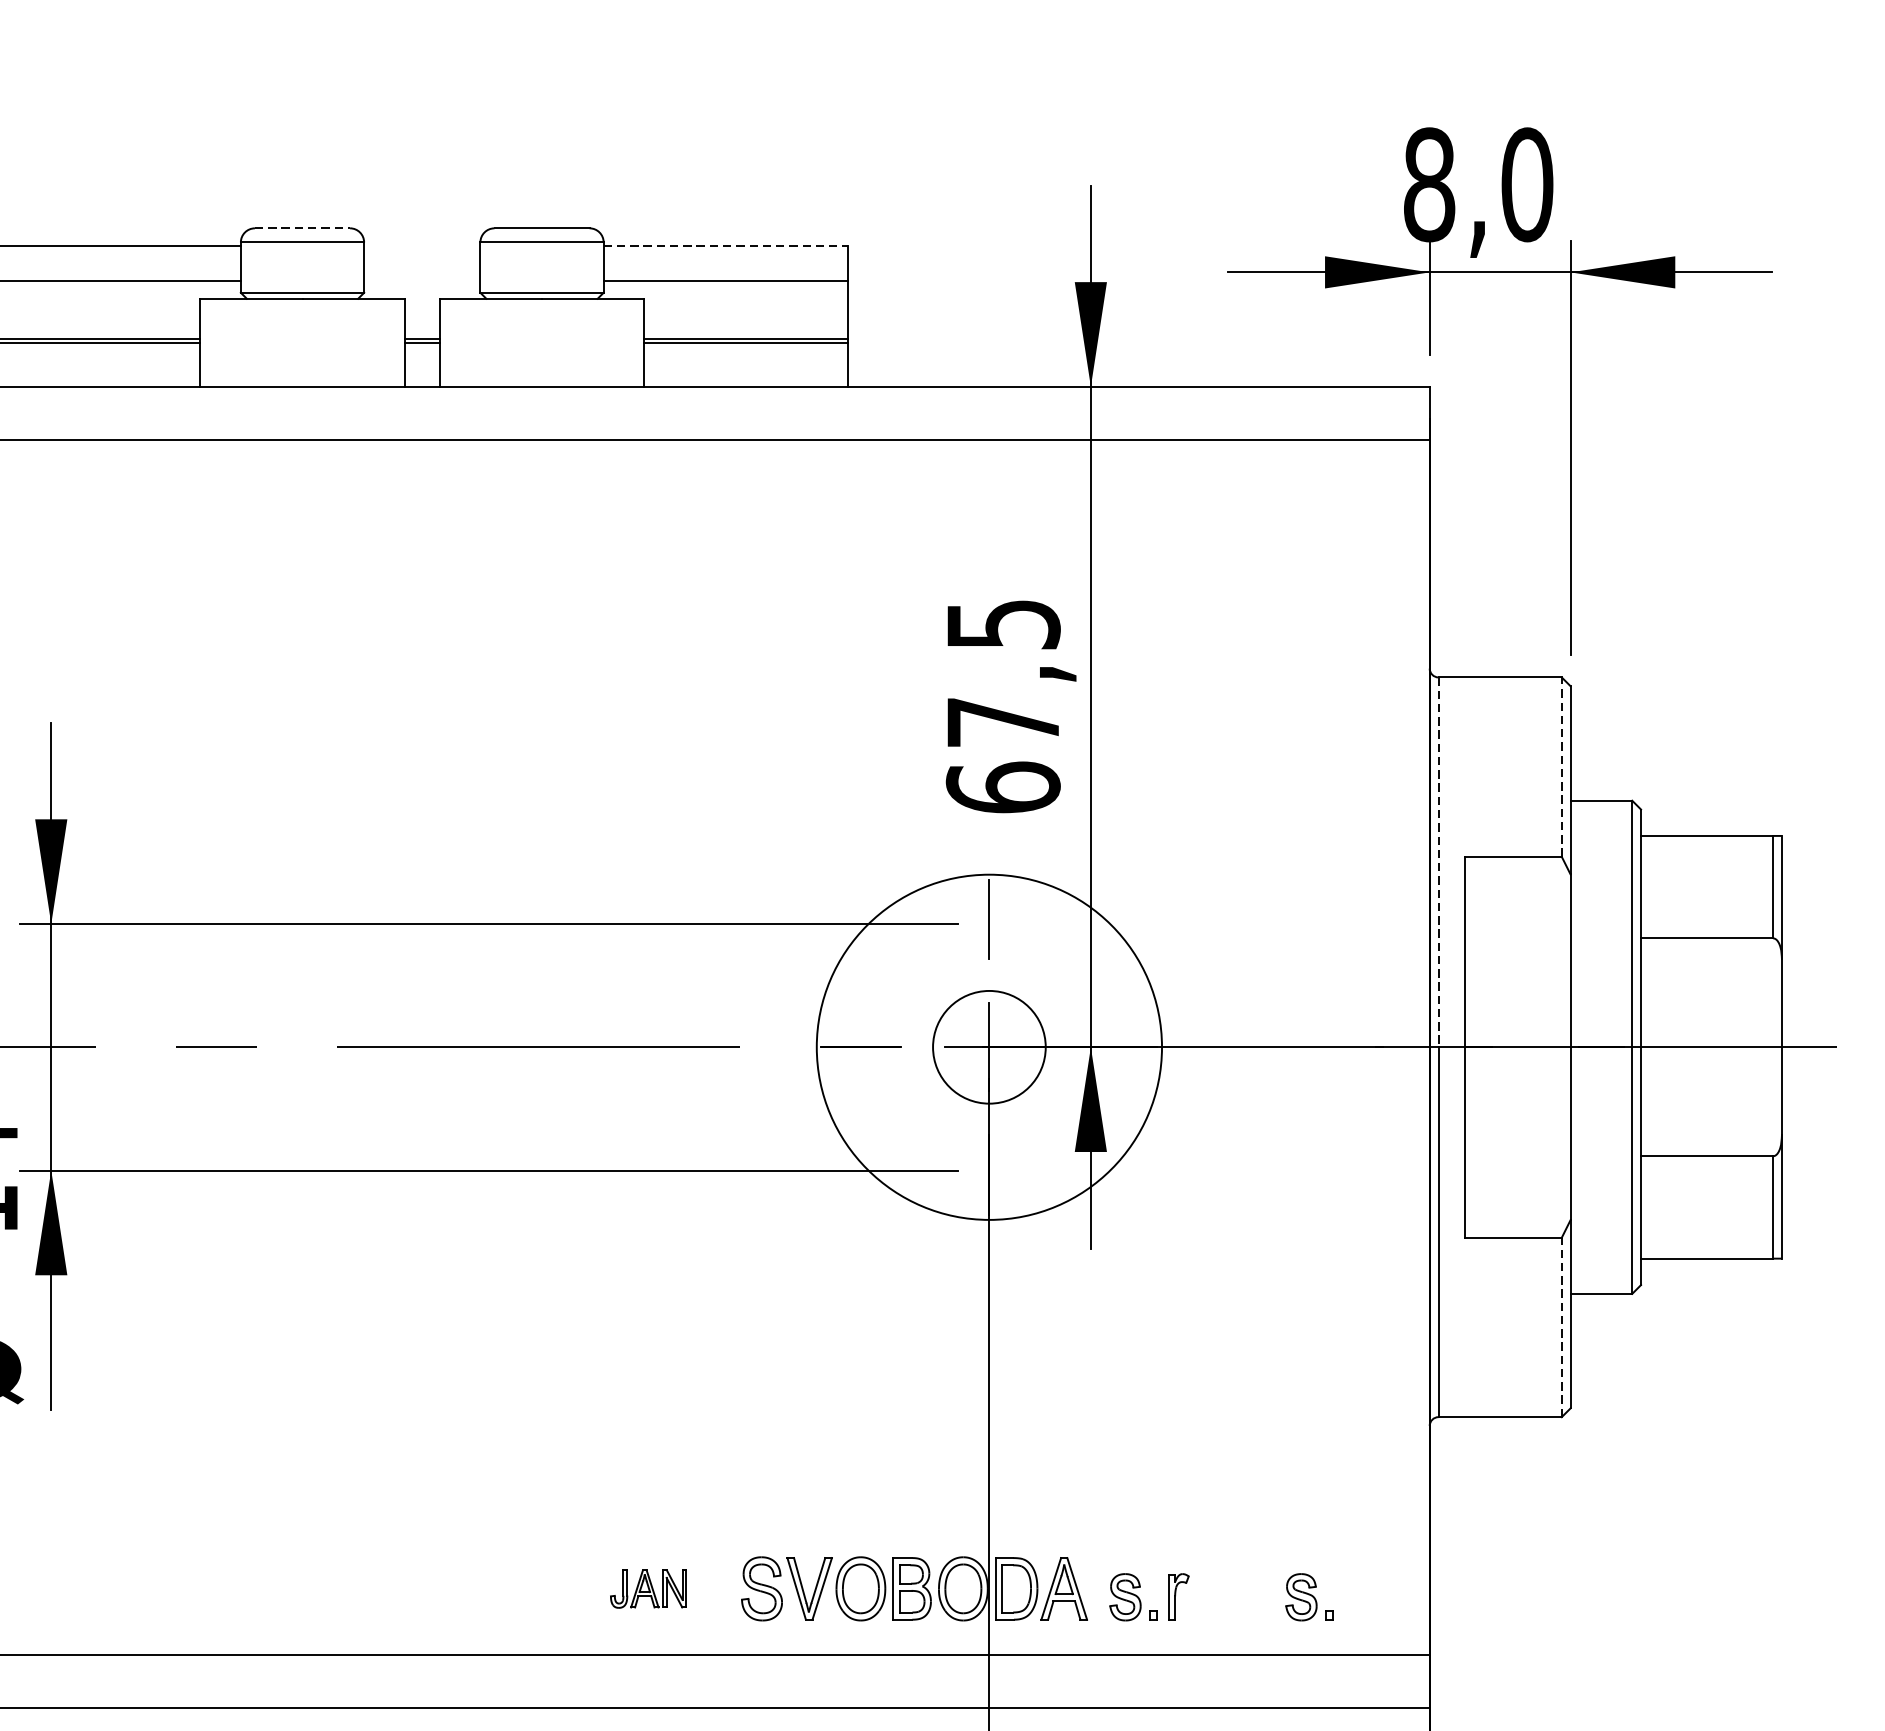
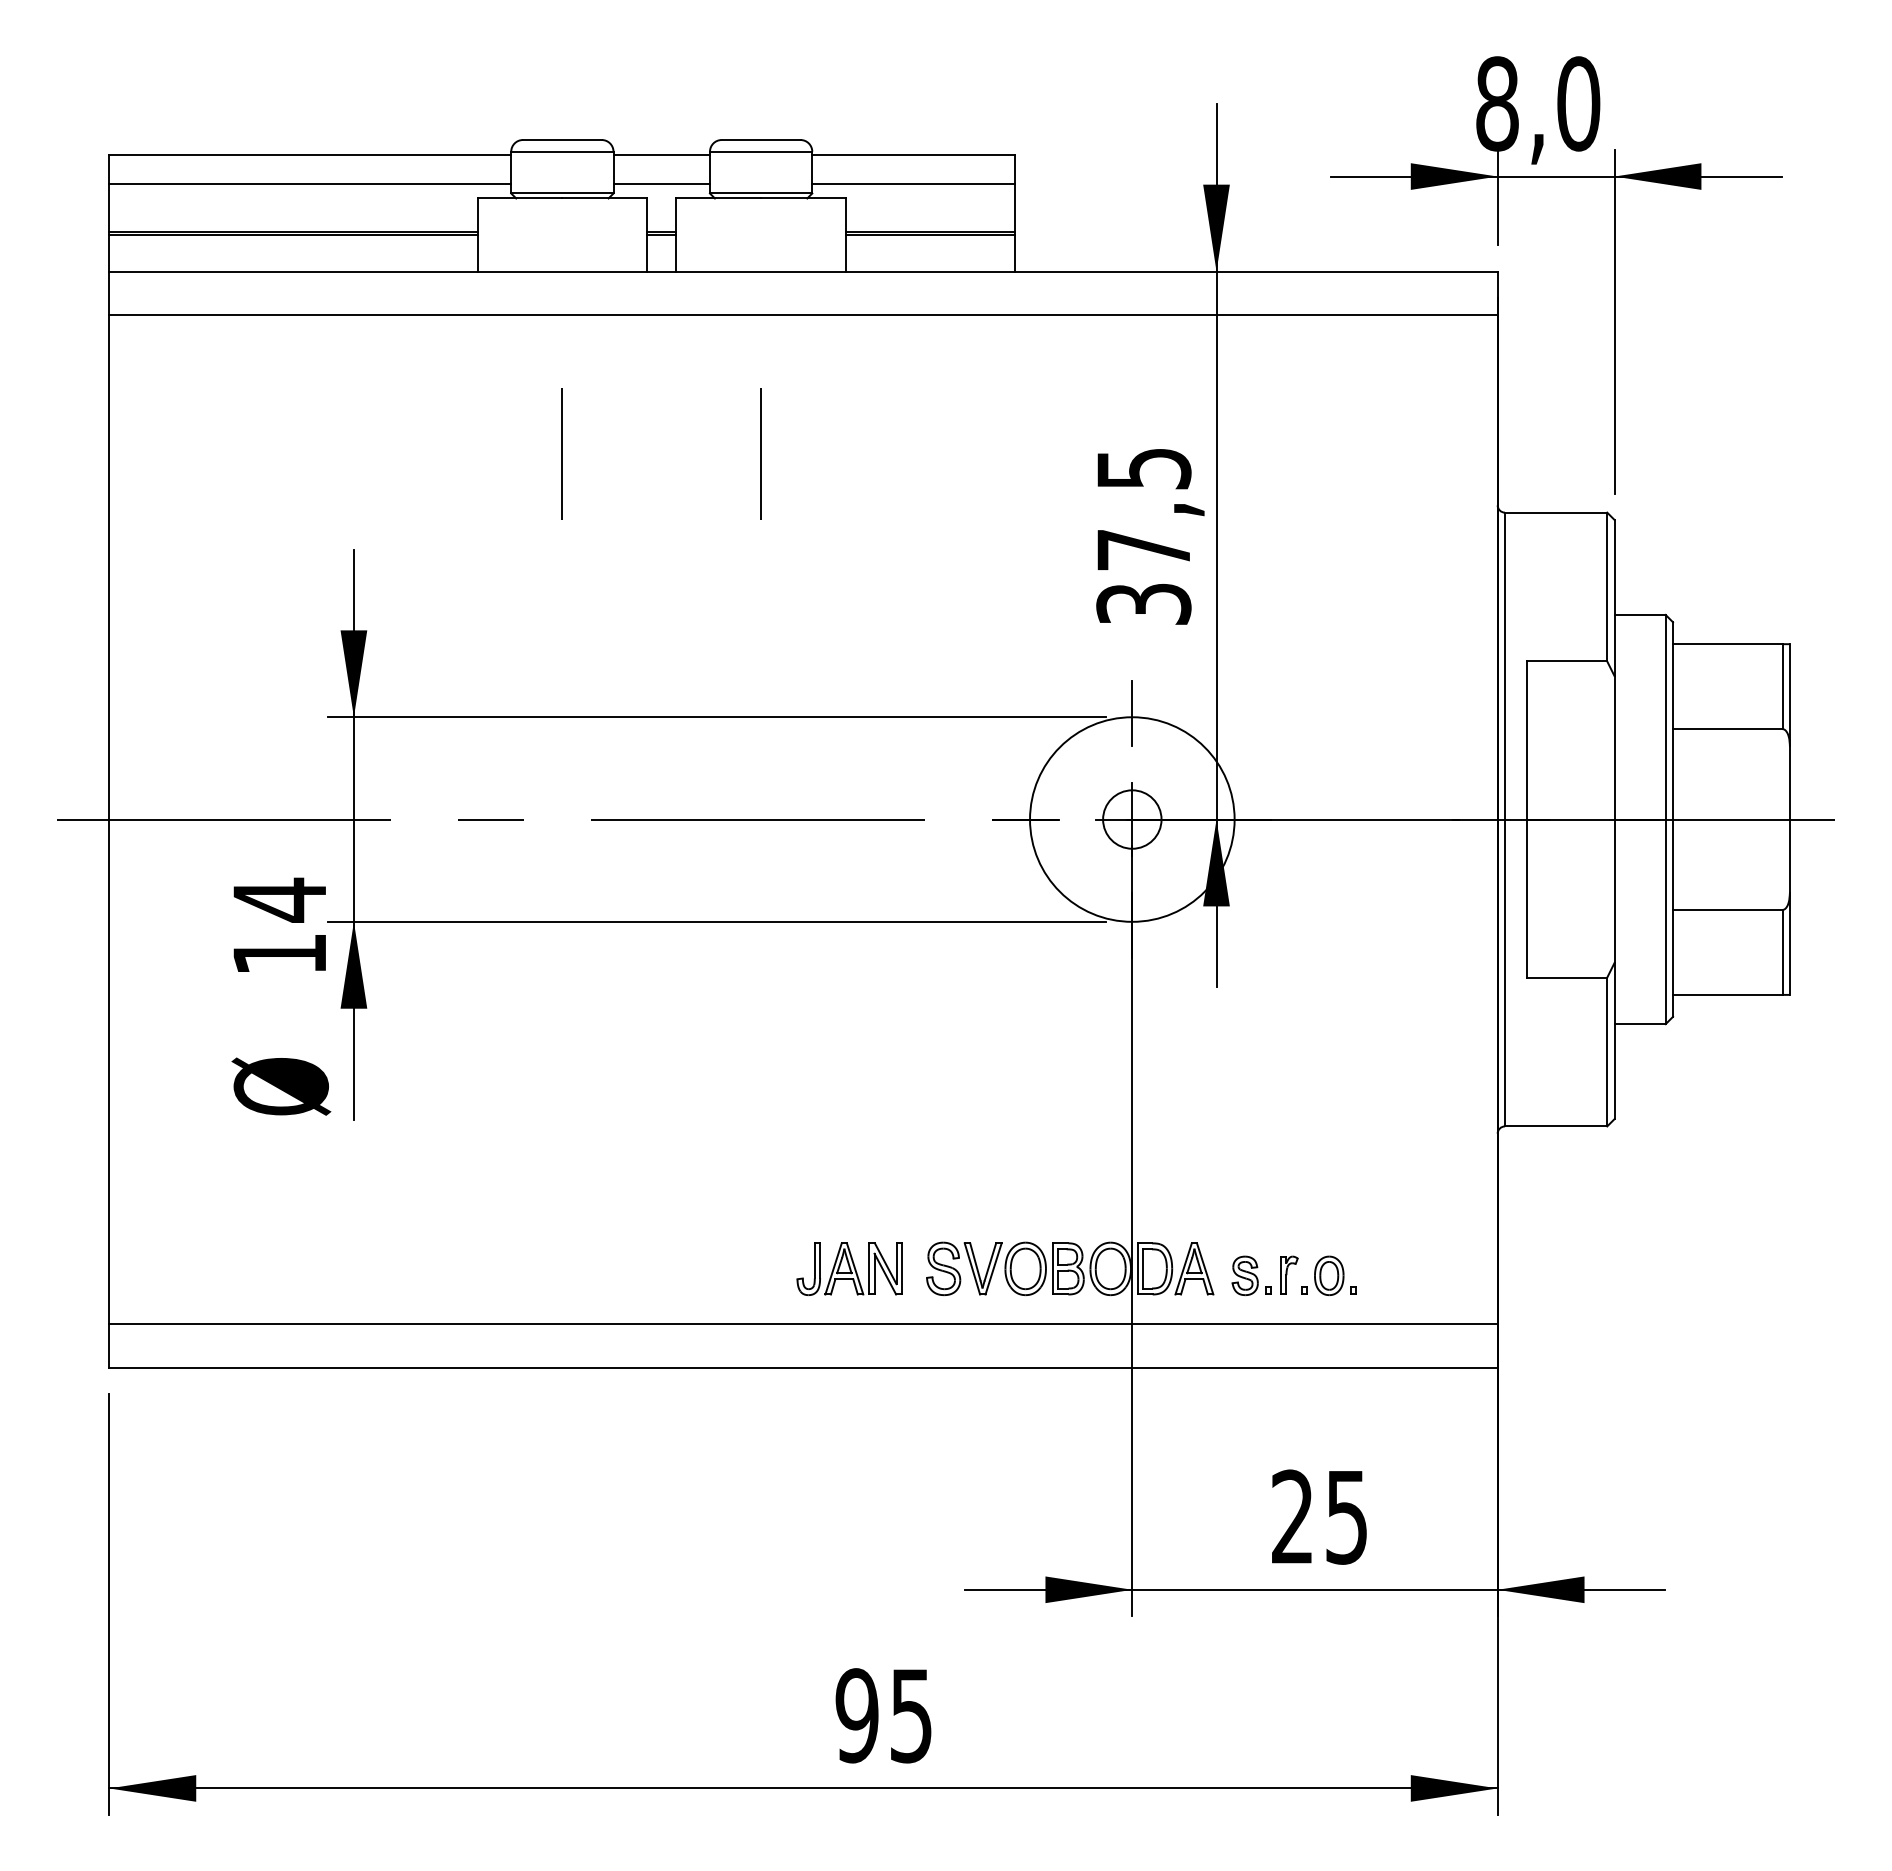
line: (302, 228) -> (562, 140), dashed -> solid
line: (421, 245) -> (661, 154), added
line: (725, 245) -> (913, 154), dashed -> solid
line: (421, 280) -> (661, 183), added
line: (302, 606) -> (562, 453), added
line: (542, 606) -> (761, 453), added
line: (1562, 766) -> (1607, 586), dashed -> solid
text: (1002, 786) -> (1143, 603), 67,5 -> 37,5
line: (1437, 862) -> (1504, 666), dashed -> solid
circle: (989, 1047) -> (1132, 819), size x0.62
circle: (989, 1047) -> (1132, 819), size x0.71
line: (1562, 1326) -> (1607, 1051), dashed -> solid
part: (648, 1588) -> (849, 1268), size x1.67
part: (1225, 1596) -> (1328, 1275), added
part: (1308, 1596) -> (1397, 1275), removed

